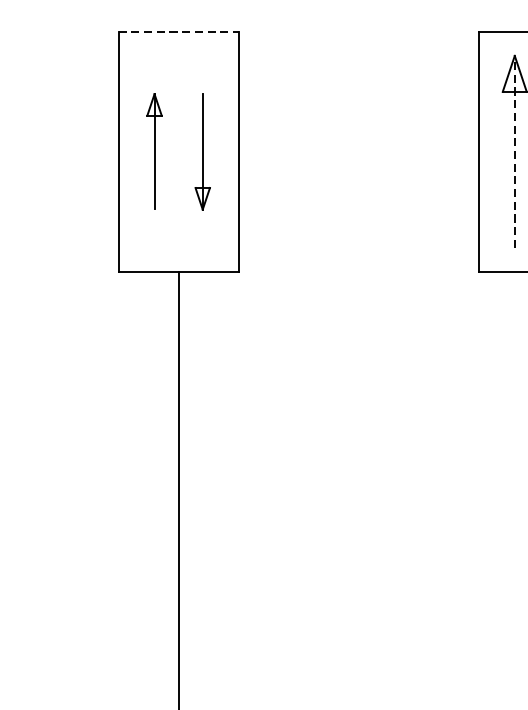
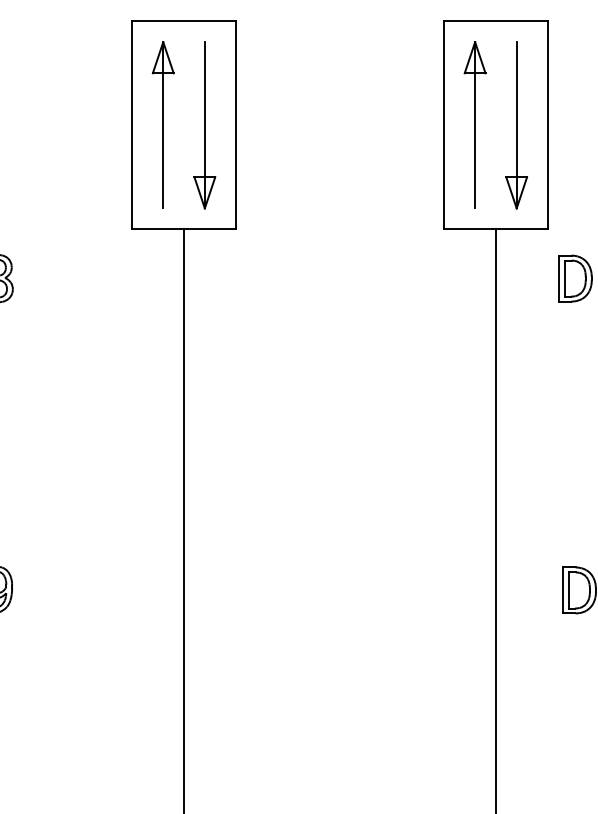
line: (179, 32) -> (184, 21), dashed -> solid
part: (153, 150) -> (162, 124), size x1.67
line: (515, 150) -> (475, 124), dashed -> solid
part: (202, 152) -> (204, 125), size x1.67

